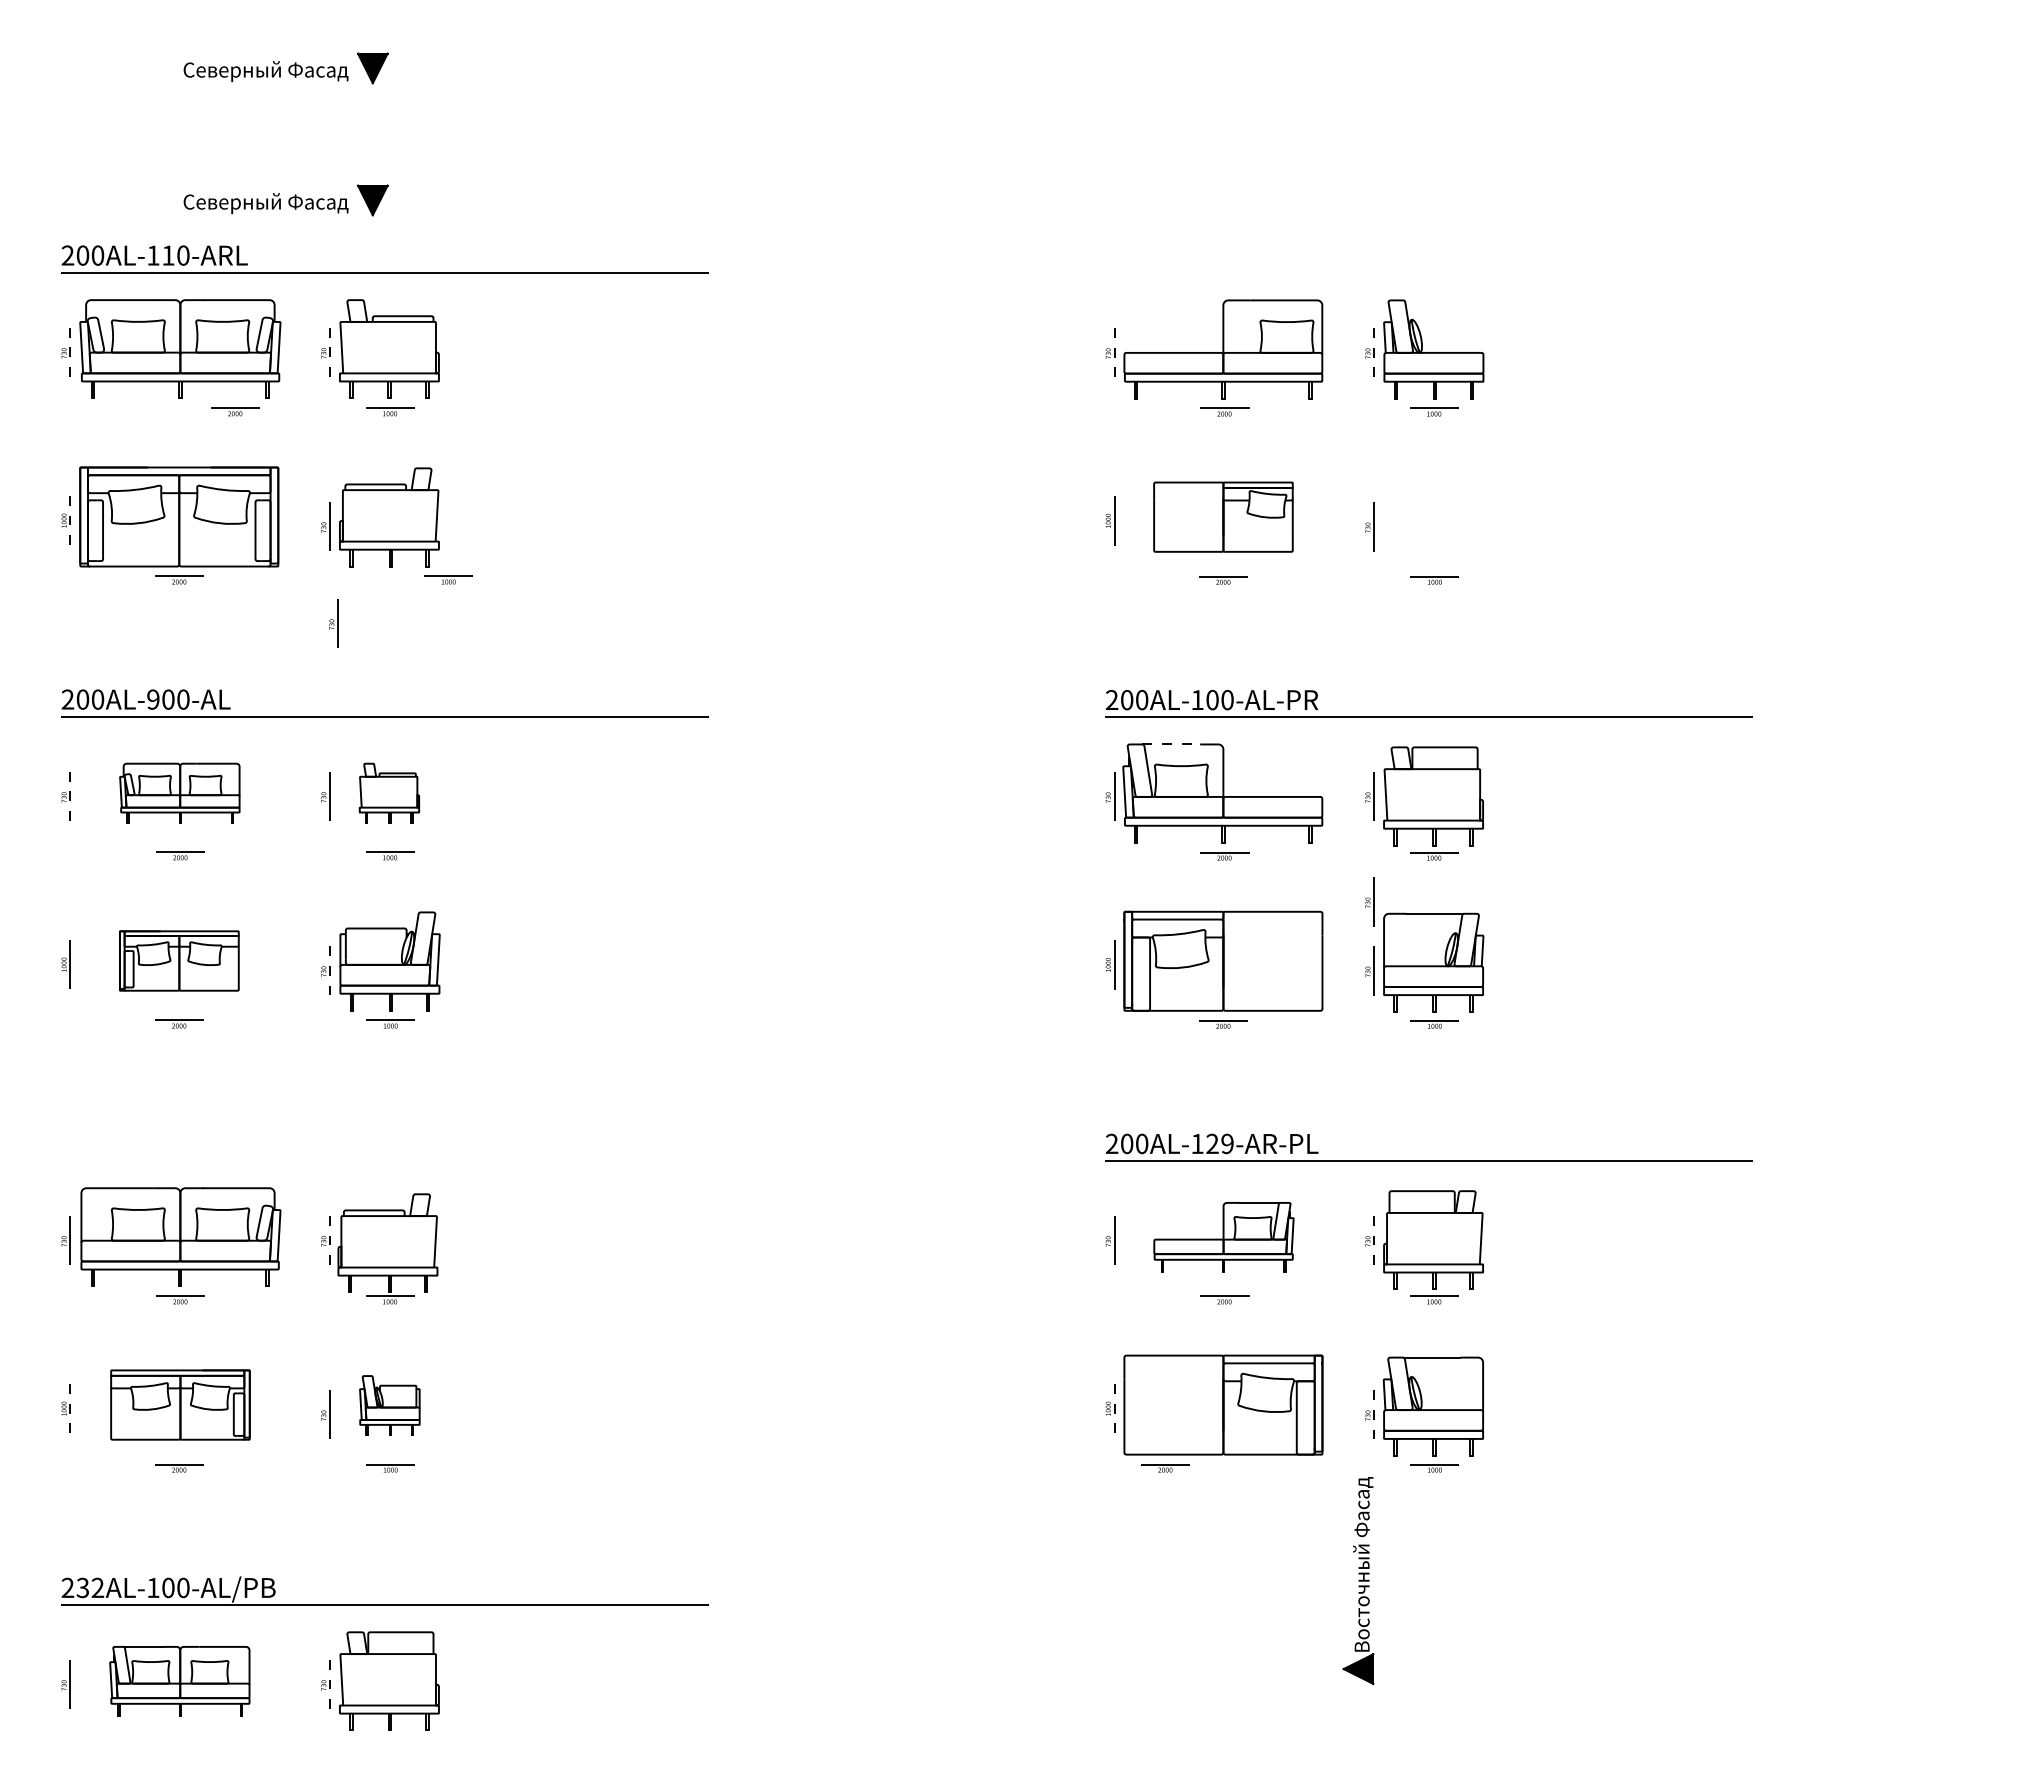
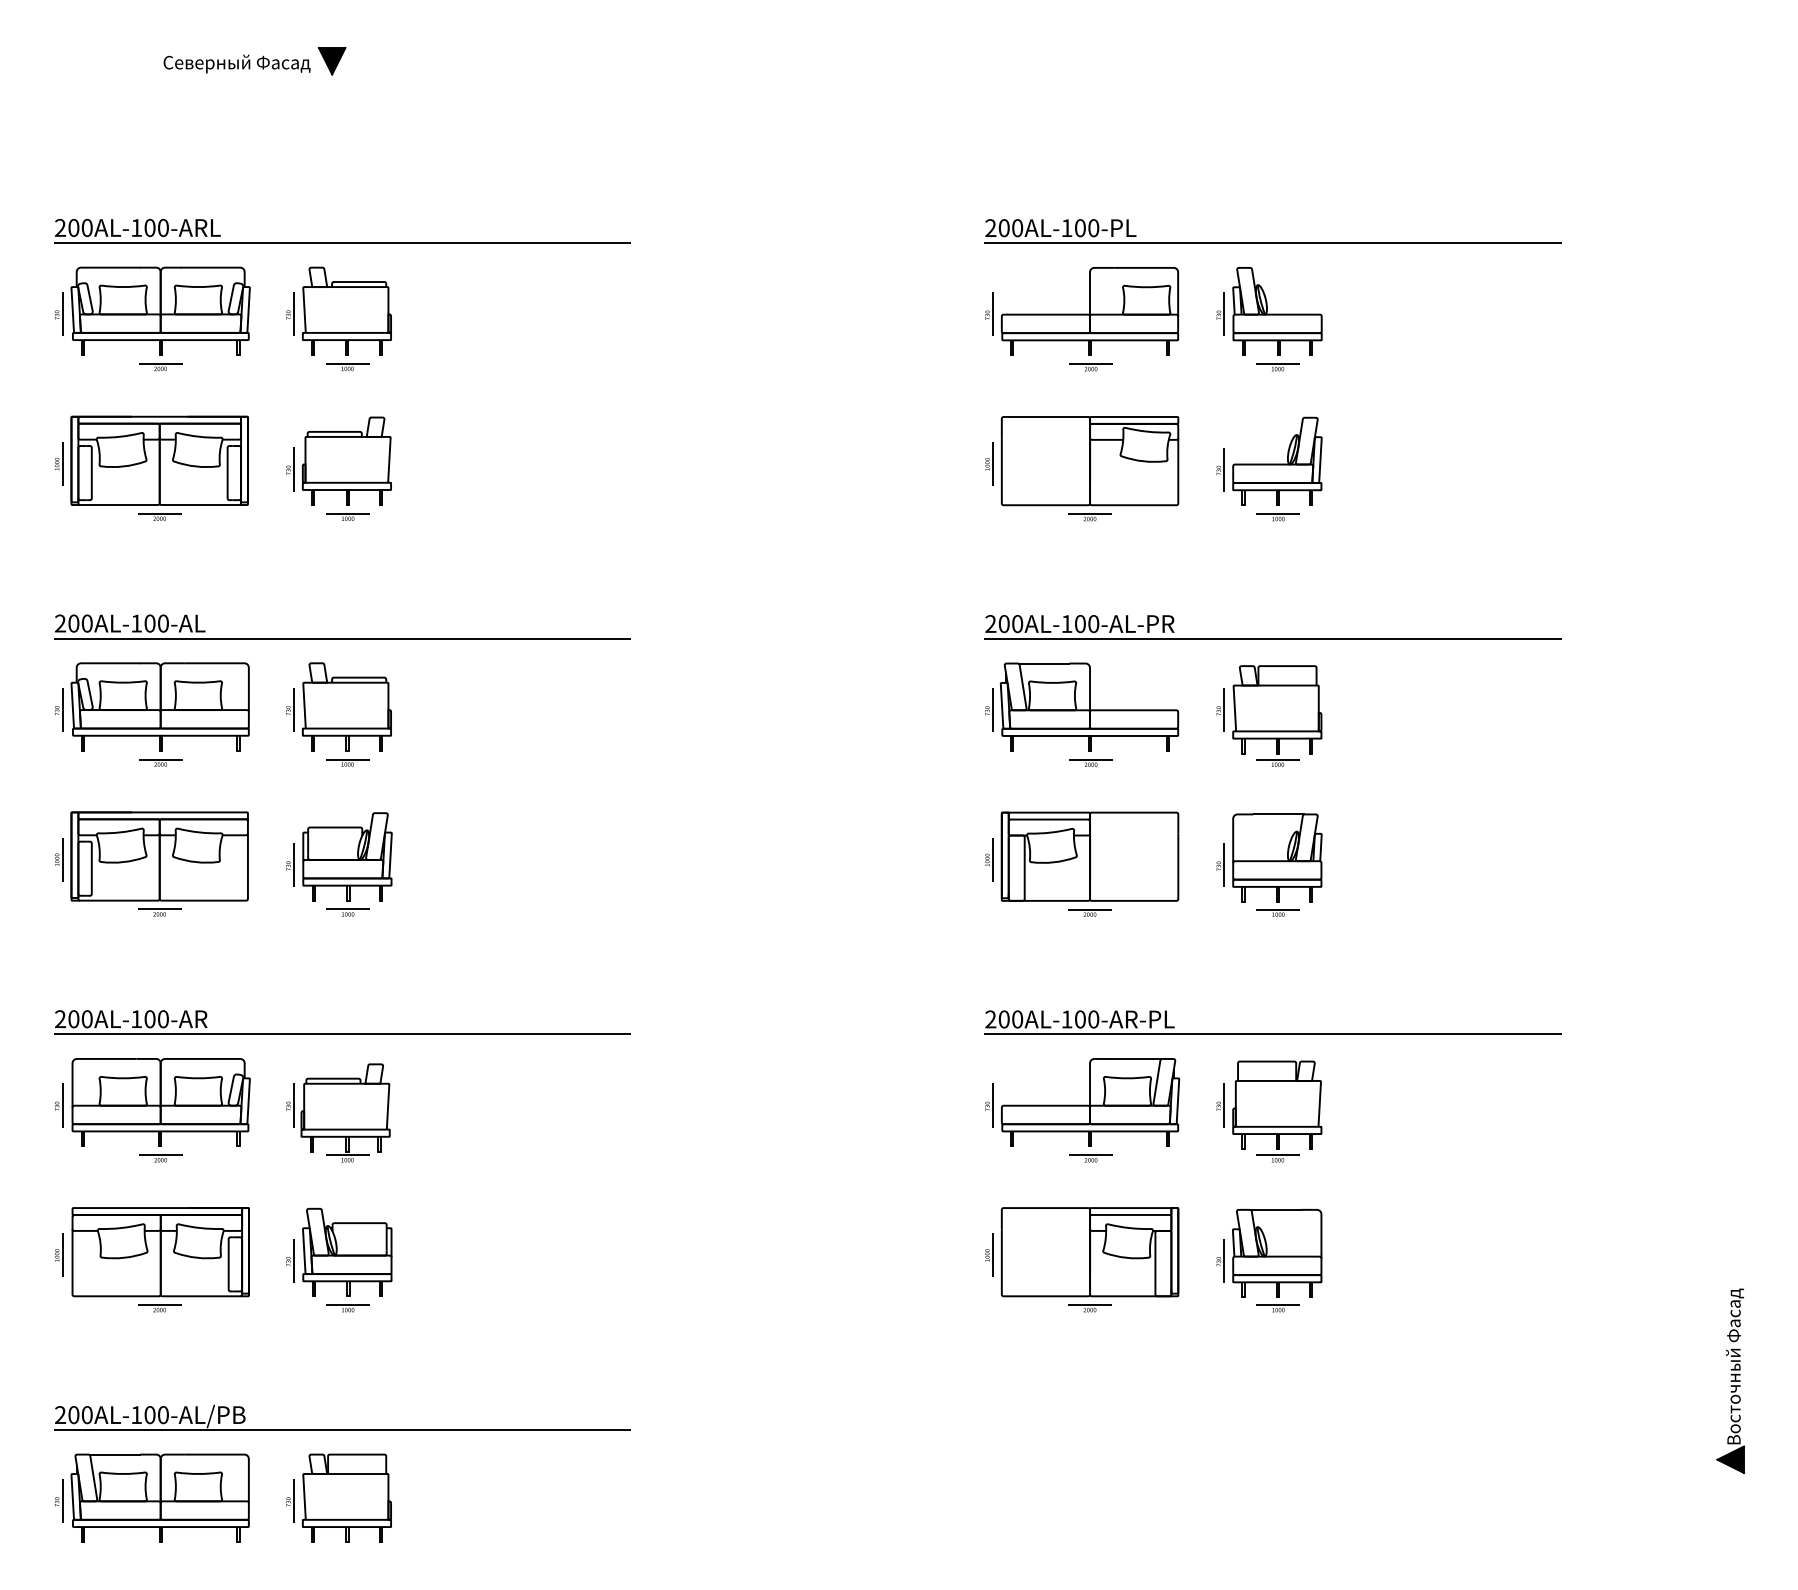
part: (285, 200) -> (254, 178), removed
text: (168, 255) -> (150, 227), 200AL-110-ARL -> 200AL-100-ARL
part: (1428, 272) -> (1272, 243), added
line: (70, 352) -> (62, 314), dashed -> solid
line: (330, 352) -> (294, 314), dashed -> solid
line: (1114, 352) -> (993, 314), dashed -> solid
line: (1374, 352) -> (1224, 314), dashed -> solid
part: (235, 411) -> (160, 366), moved
part: (1223, 516) -> (1090, 460), size x1.43
part: (1433, 517) -> (1277, 461), added
line: (70, 520) -> (62, 463), dashed -> solid
part: (448, 579) -> (347, 516), moved
part: (333, 623) -> (297, 555), removed
text: (153, 699) -> (136, 623), 200AL-900-AL -> 200AL-100-AL
line: (1172, 744) -> (1044, 663), dashed -> solid
part: (179, 792) -> (159, 706), size x1.67
part: (389, 792) -> (347, 706), size x1.67
line: (70, 796) -> (62, 709), dashed -> solid
part: (1369, 901) -> (1220, 803), removed
part: (179, 960) -> (159, 856), size x1.67
line: (330, 970) -> (294, 864), dashed -> solid
text: (1219, 1143) -> (1086, 1019), 200AL-129-AR-PL -> 200AL-100-AR-PL
part: (384, 1160) -> (342, 1034), added
part: (1223, 1236) -> (1090, 1101), size x1.43
line: (330, 1240) -> (294, 1105), dashed -> solid
line: (1374, 1240) -> (1224, 1105), dashed -> solid
part: (180, 1404) -> (160, 1251), size x1.43
part: (389, 1405) -> (347, 1252), size x1.67
line: (70, 1408) -> (62, 1255), dashed -> solid
line: (1114, 1408) -> (993, 1255), dashed -> solid
line: (1374, 1414) -> (1224, 1260), dashed -> solid
part: (1165, 1468) -> (1090, 1308), moved
part: (1358, 1580) -> (1730, 1380), moved
text: (90, 1587) -> (80, 1414), 232AL-100-AL/PB -> 200AL-100-AL/PB
part: (179, 1680) -> (159, 1497), size x1.43
line: (330, 1684) -> (294, 1501), dashed -> solid

